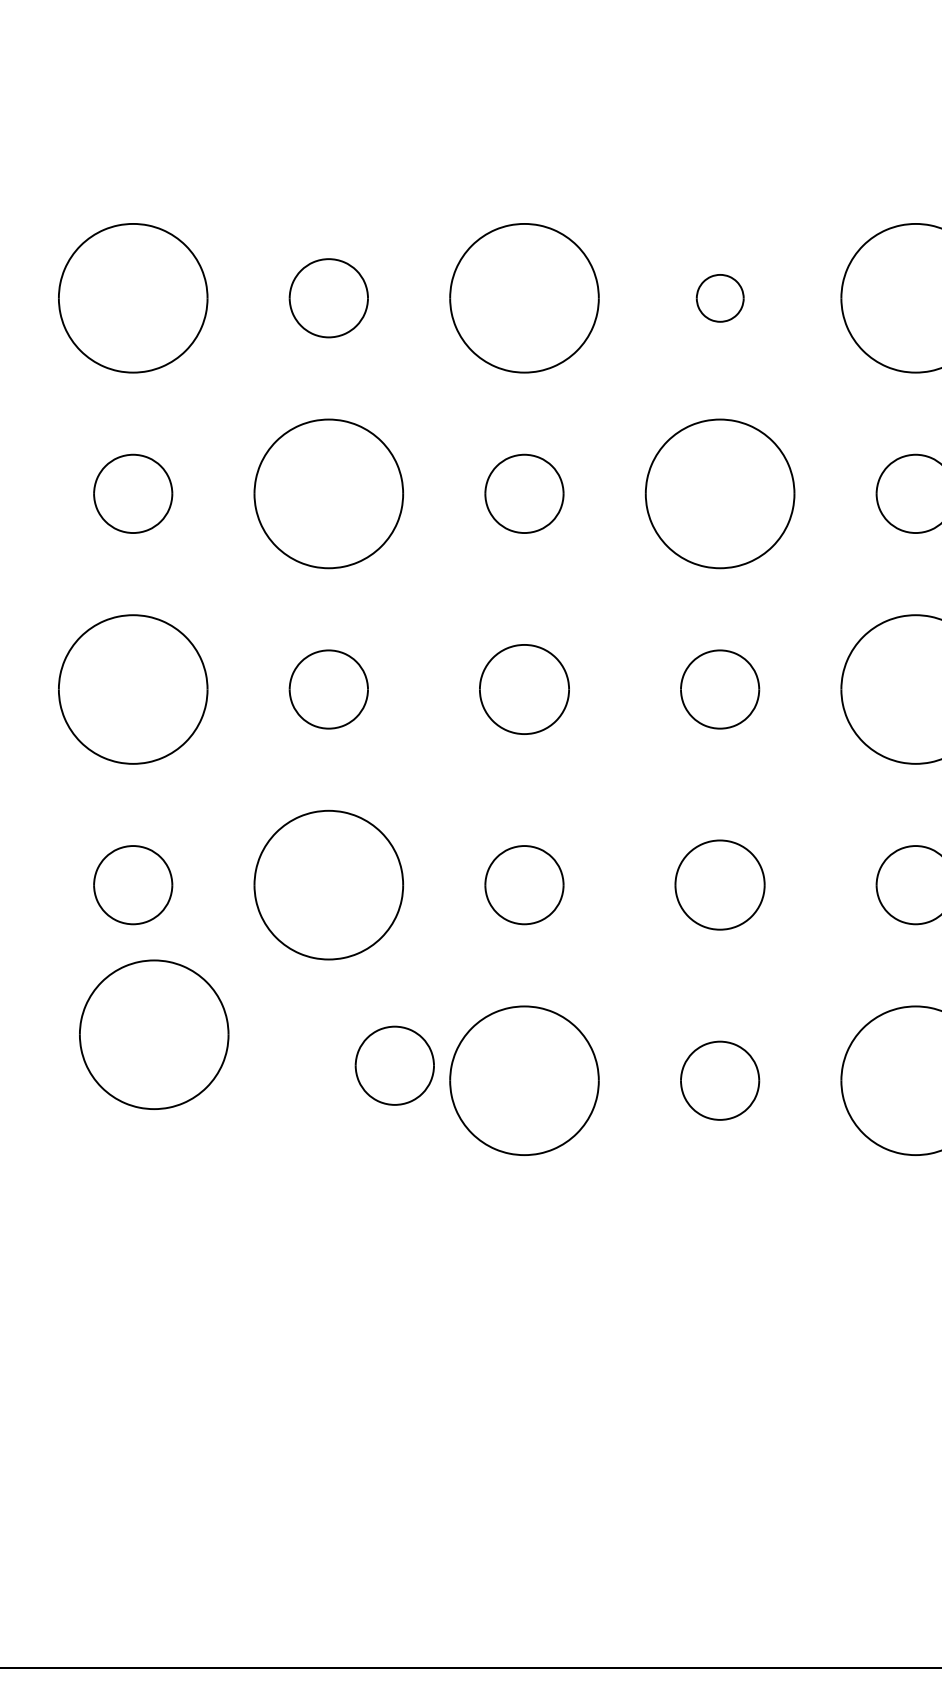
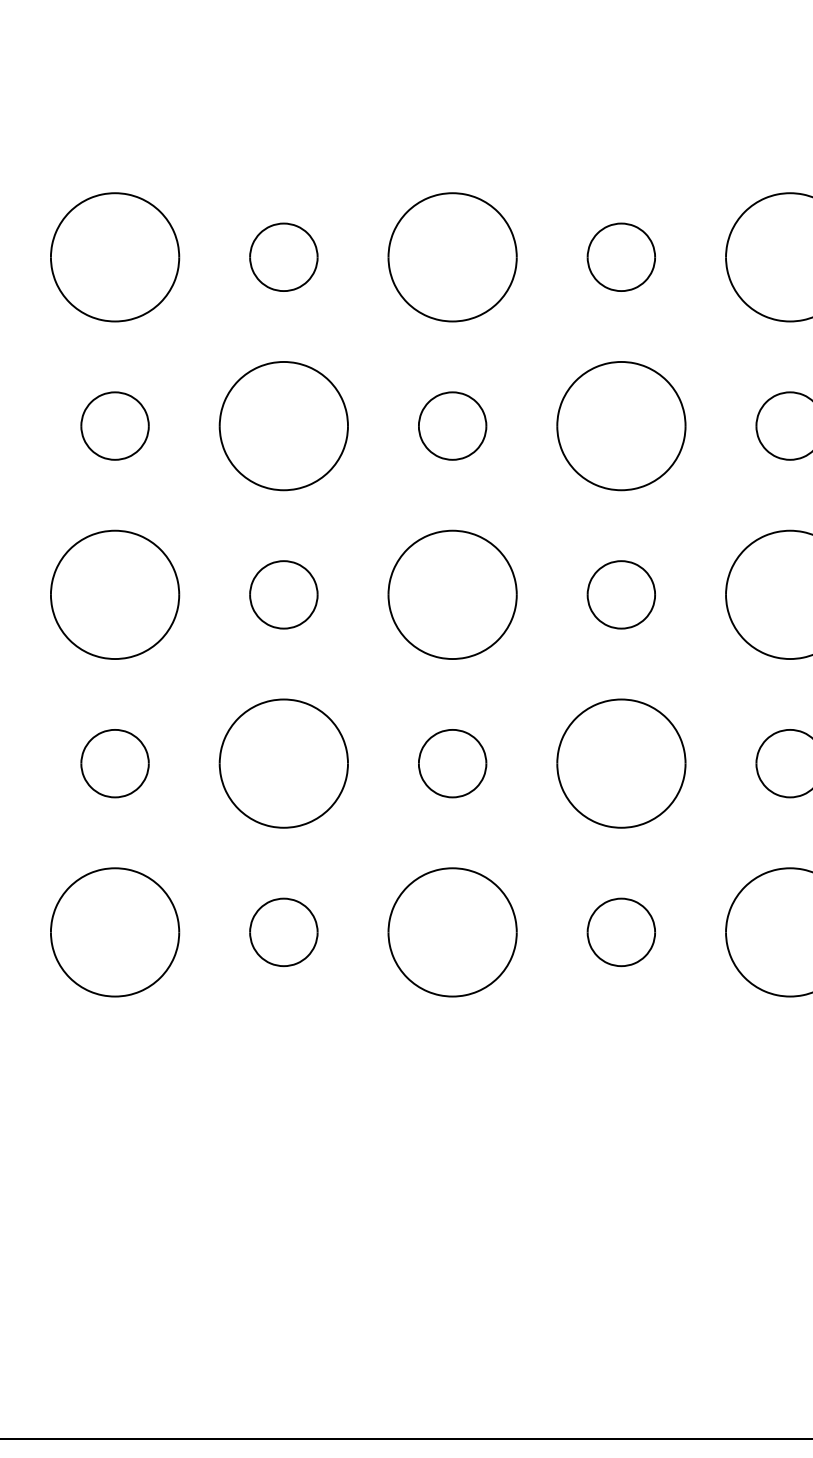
part: (720, 298) -> (621, 257), size x1.67
part: (524, 689) -> (452, 594), size x1.67
part: (719, 884) -> (620, 763), size x1.67
part: (154, 1034) -> (115, 932), moved
part: (394, 1065) -> (283, 932), moved

